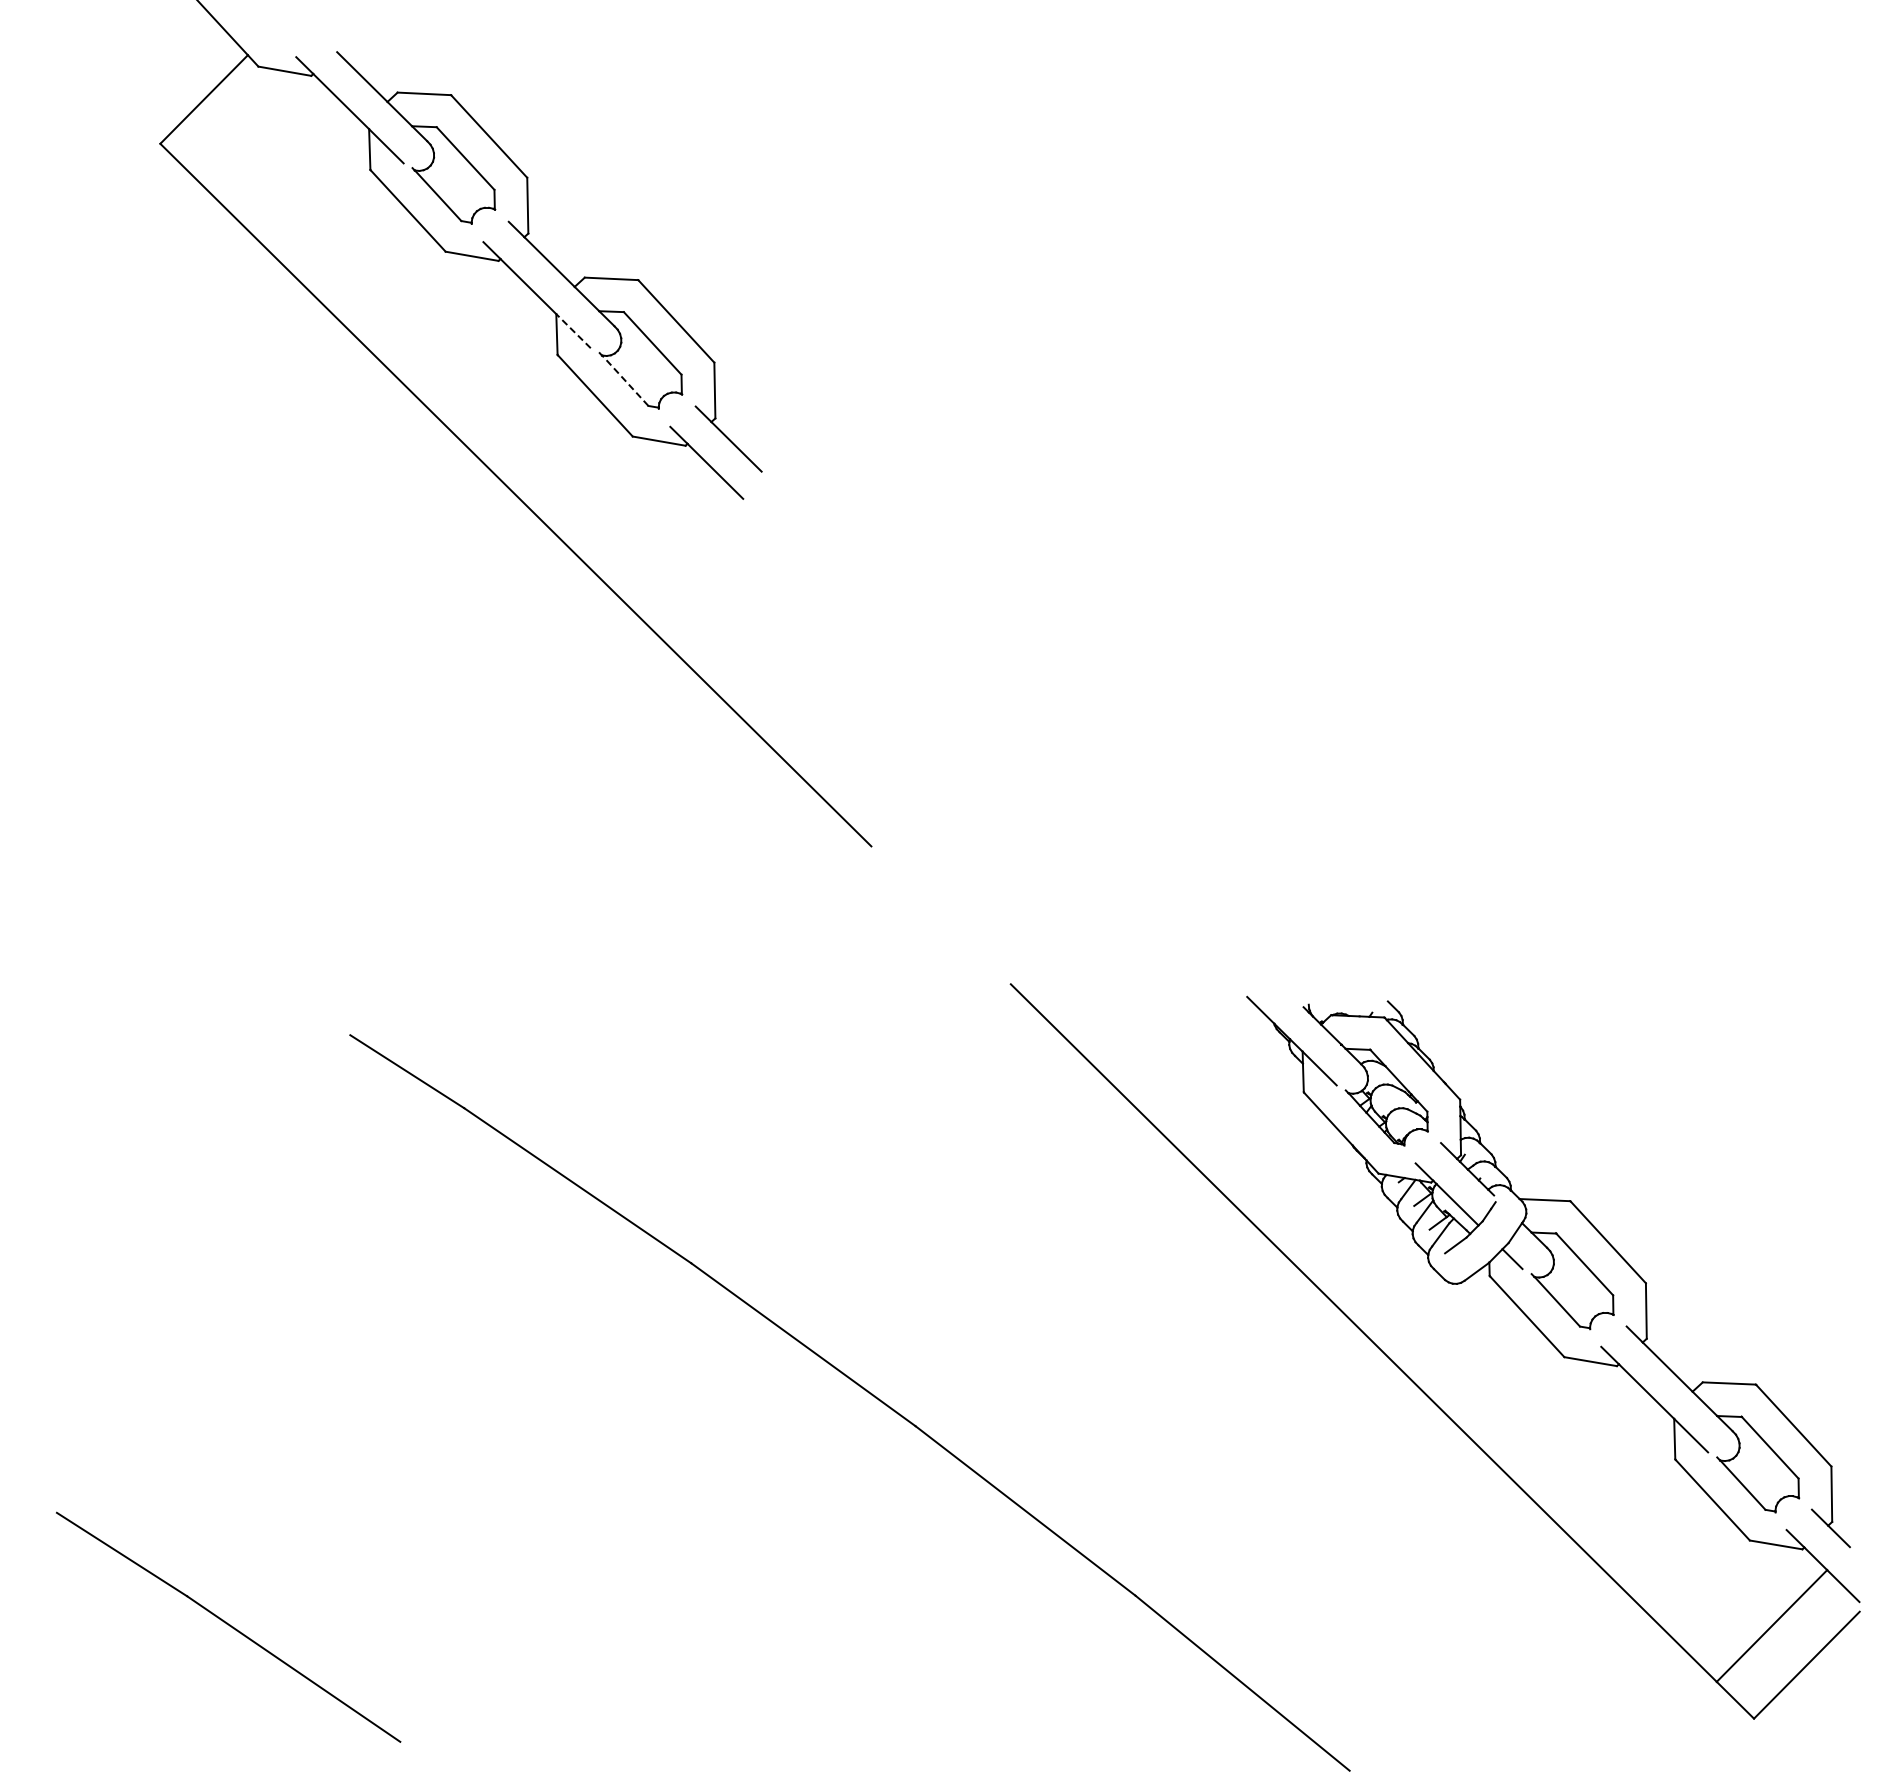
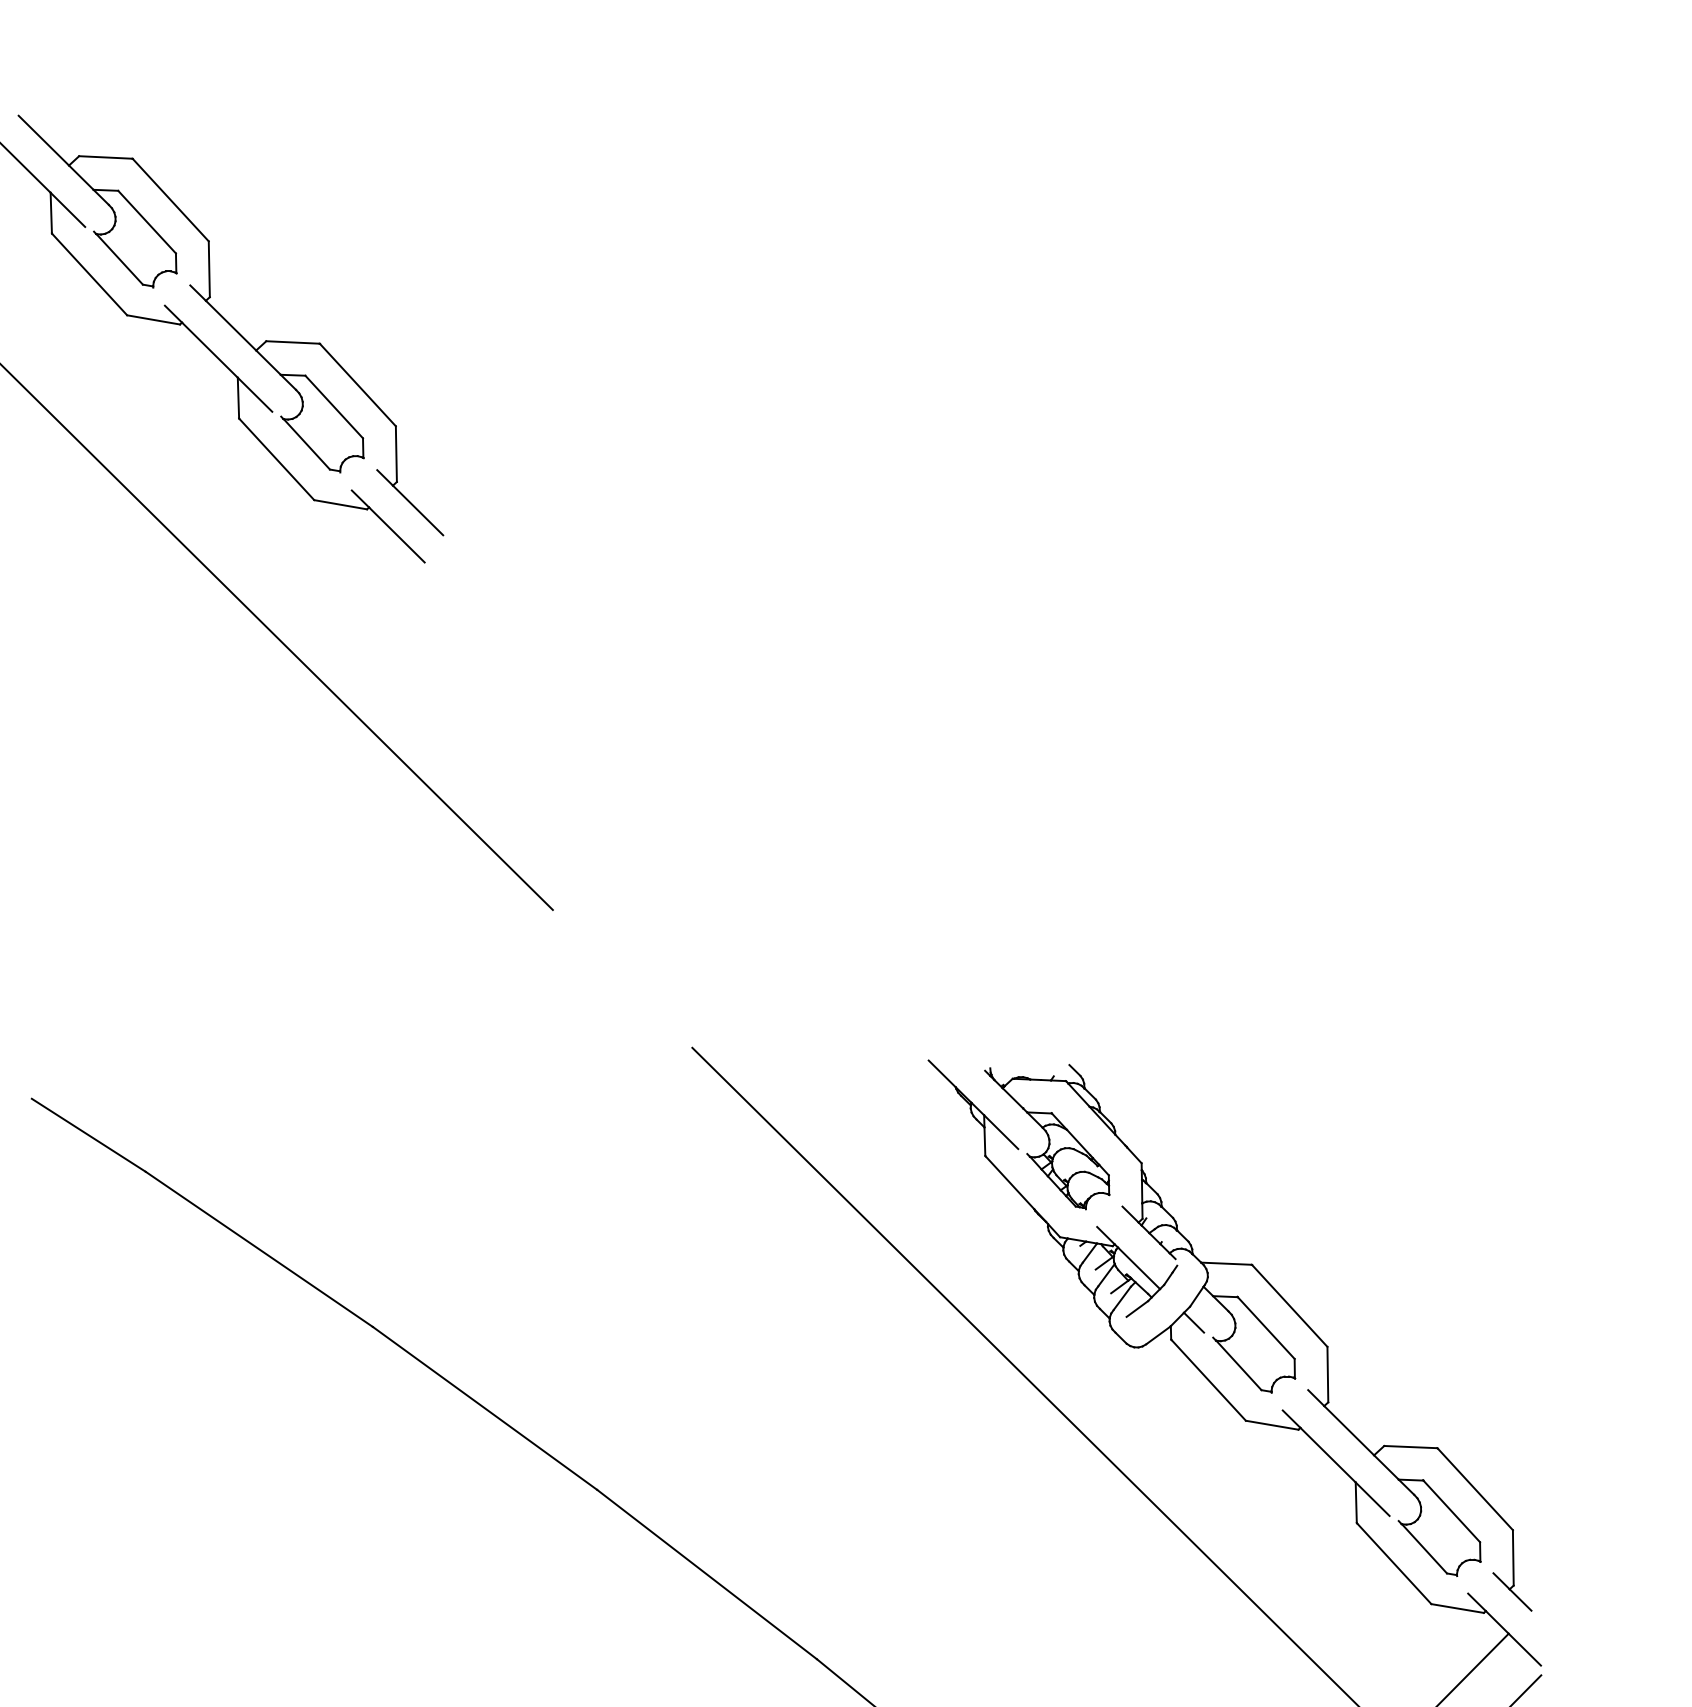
line: (573, 330) -> (255, 394), dashed -> solid
line: (625, 380) -> (307, 444), dashed -> solid

